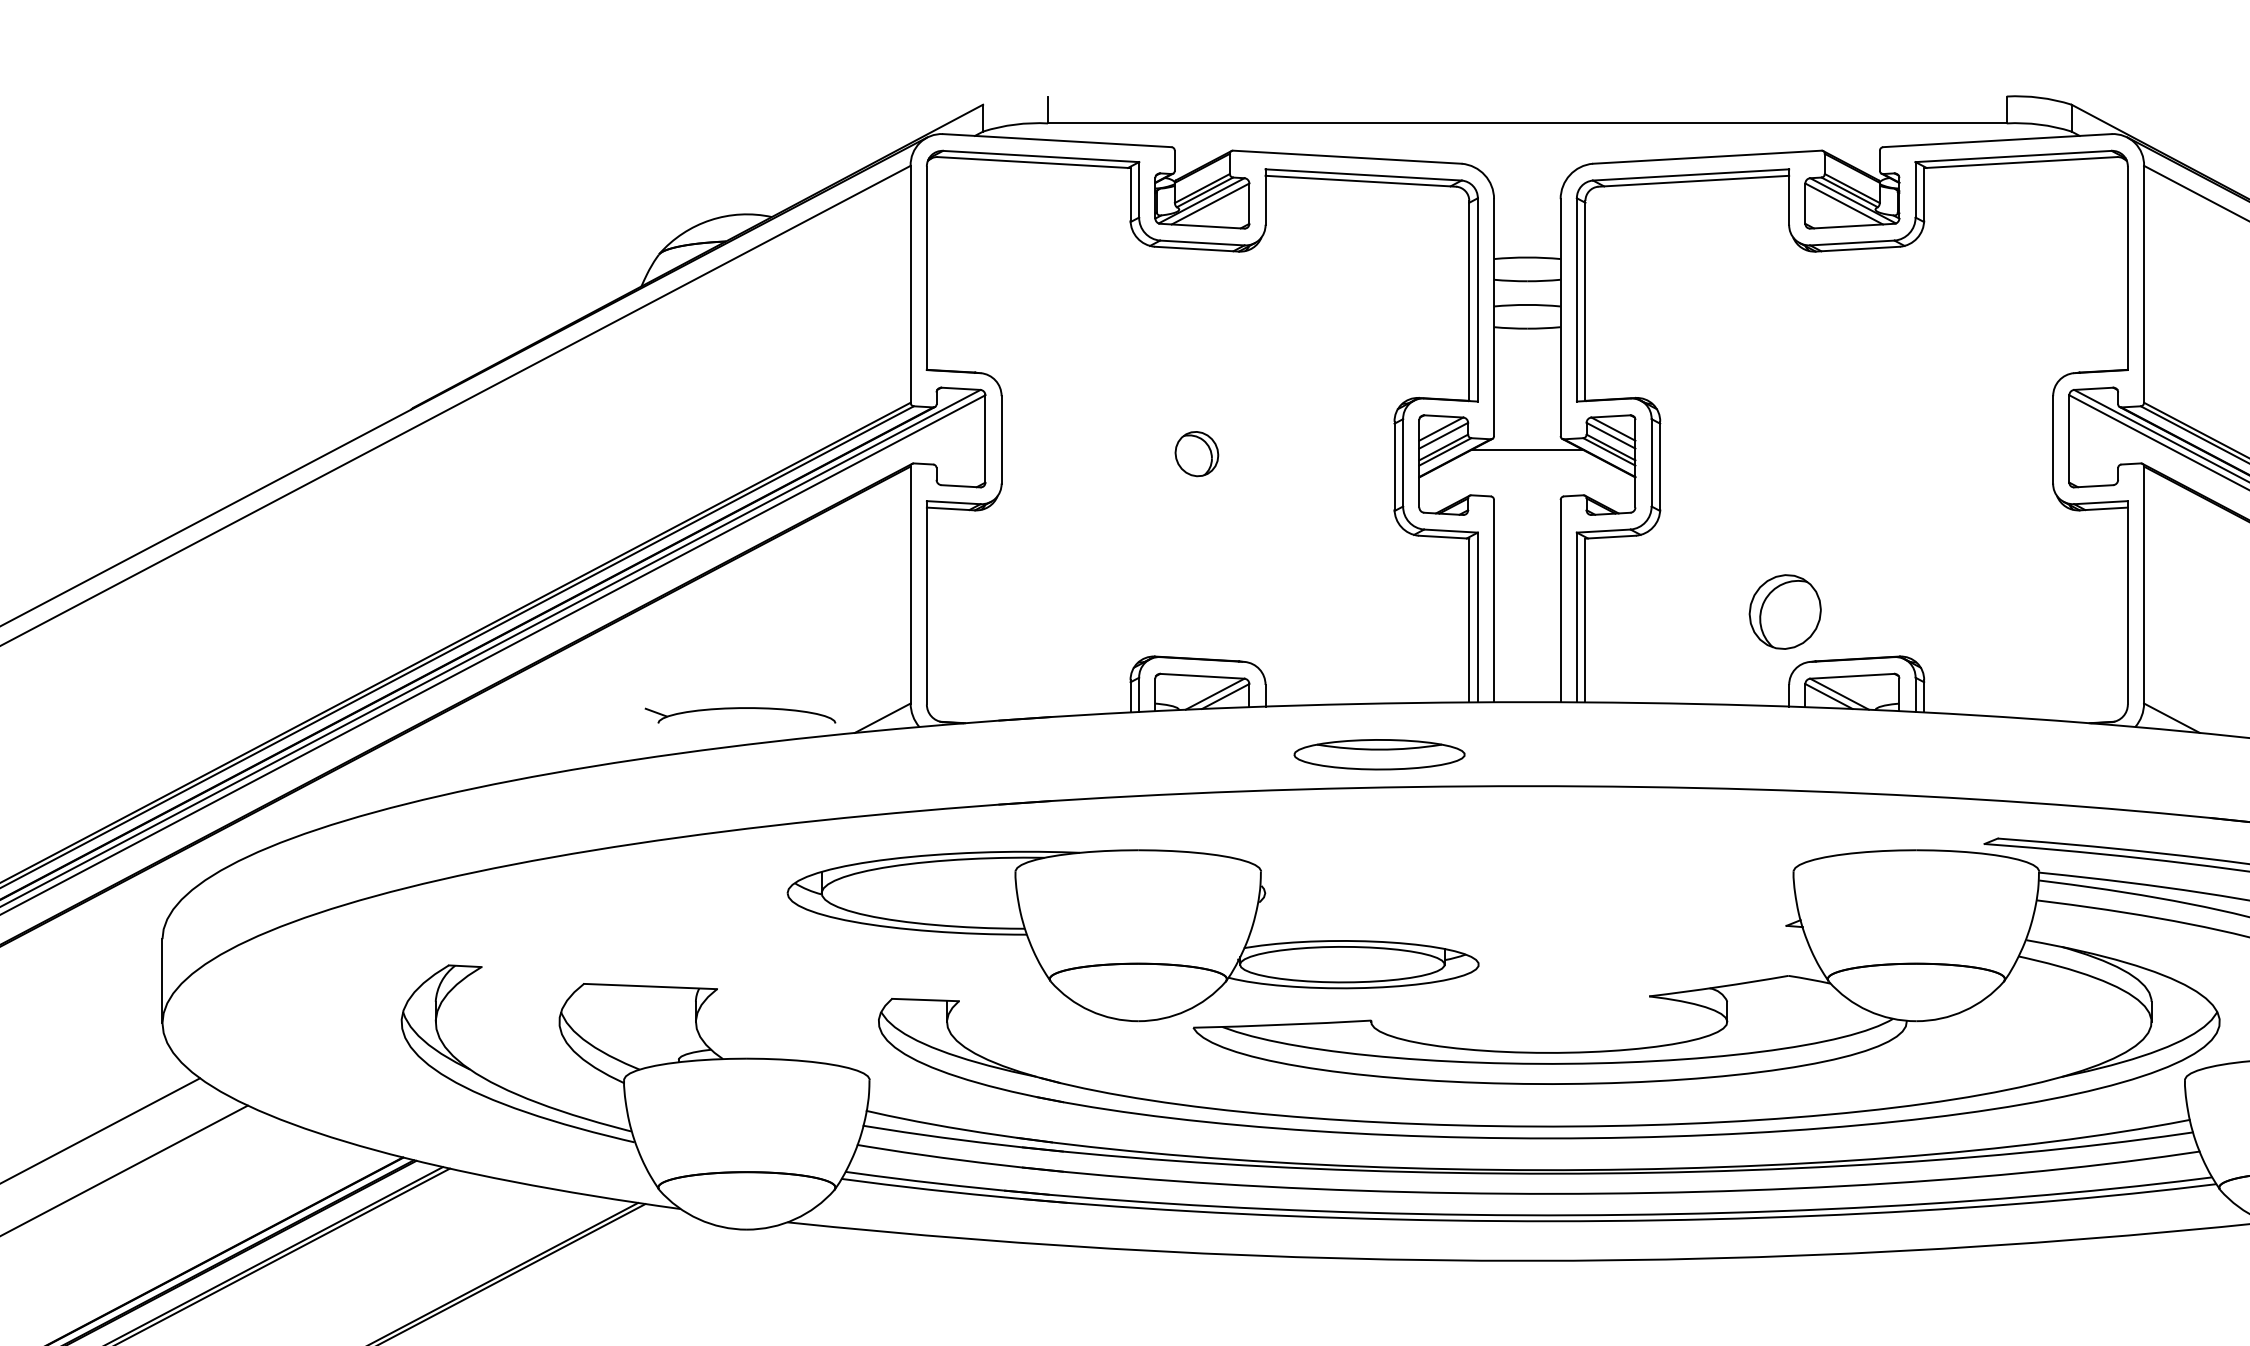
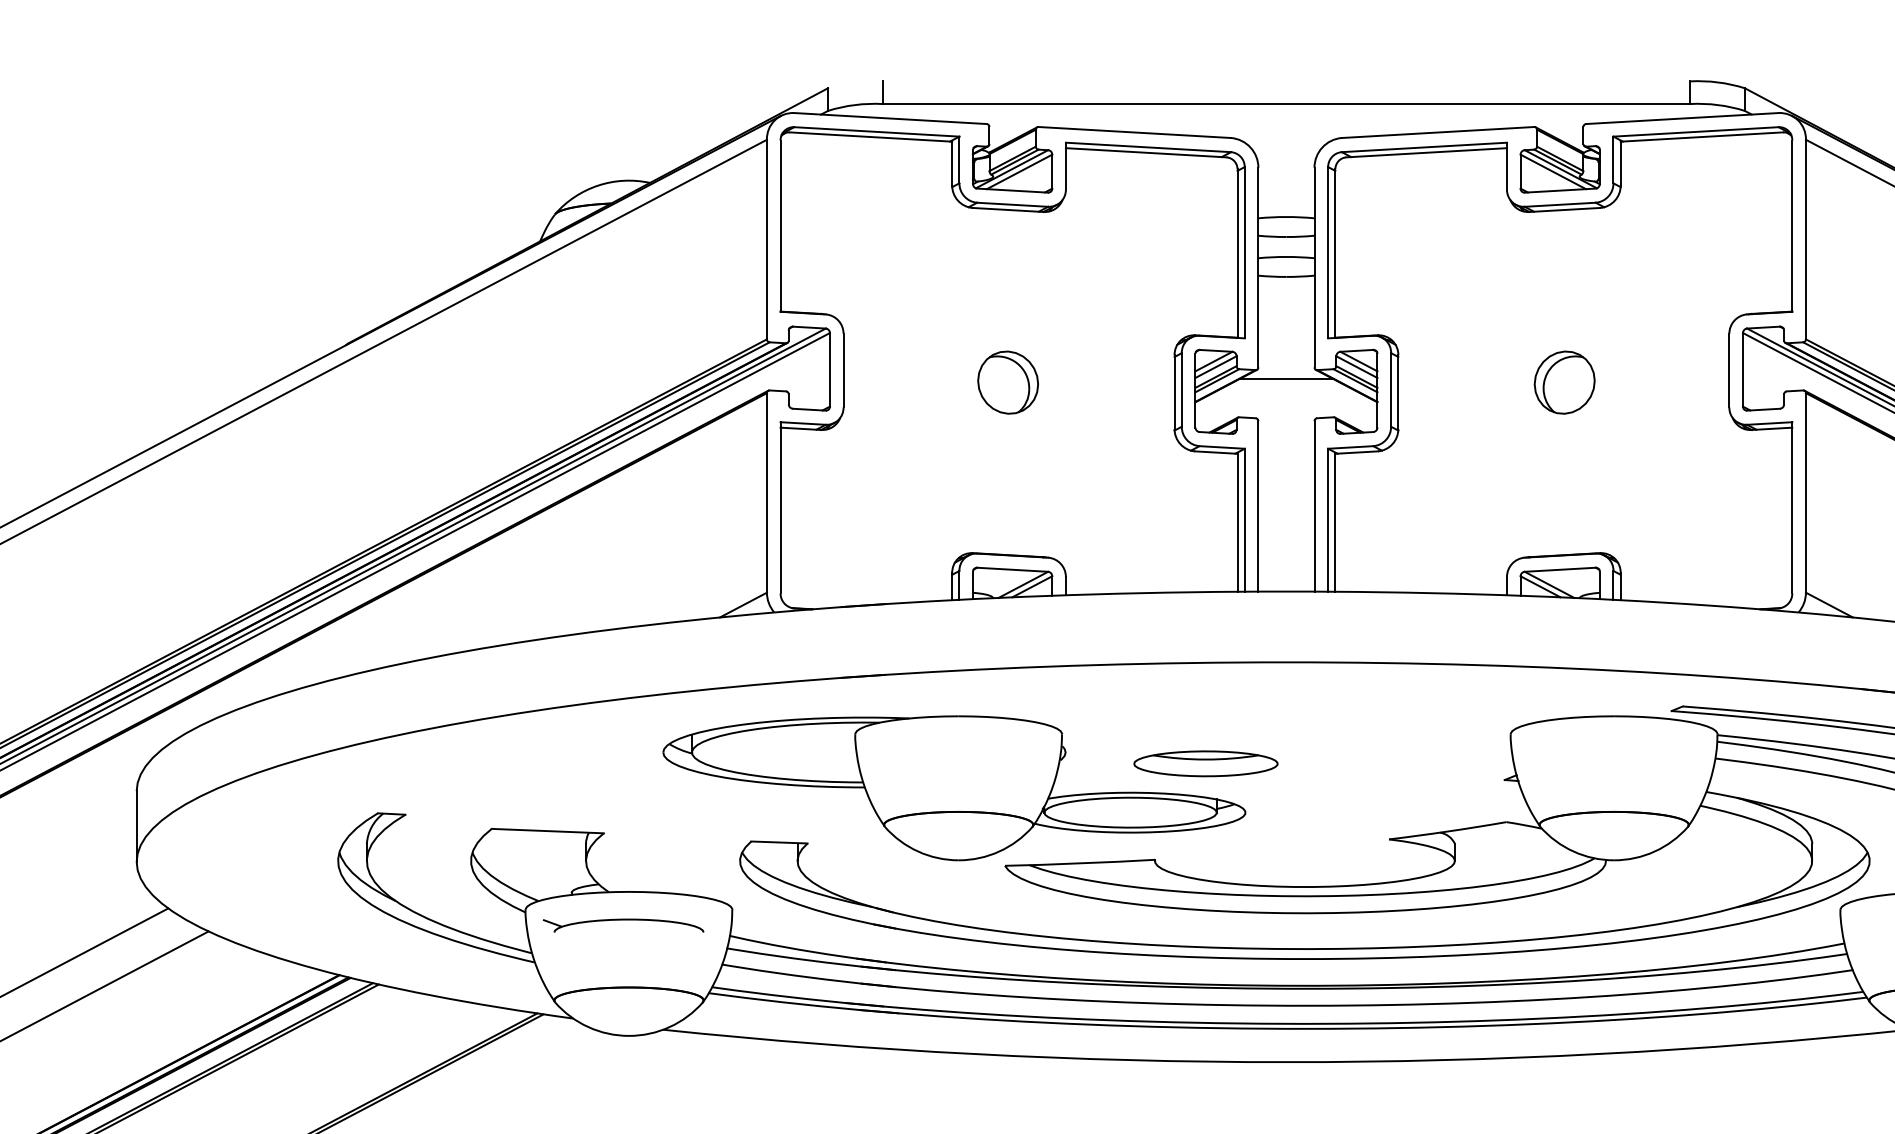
part: (1196, 453) -> (1007, 382), size x1.67
part: (1785, 611) -> (1564, 382), moved
part: (740, 715) -> (623, 925), moved
part: (1379, 754) -> (1205, 763), moved

